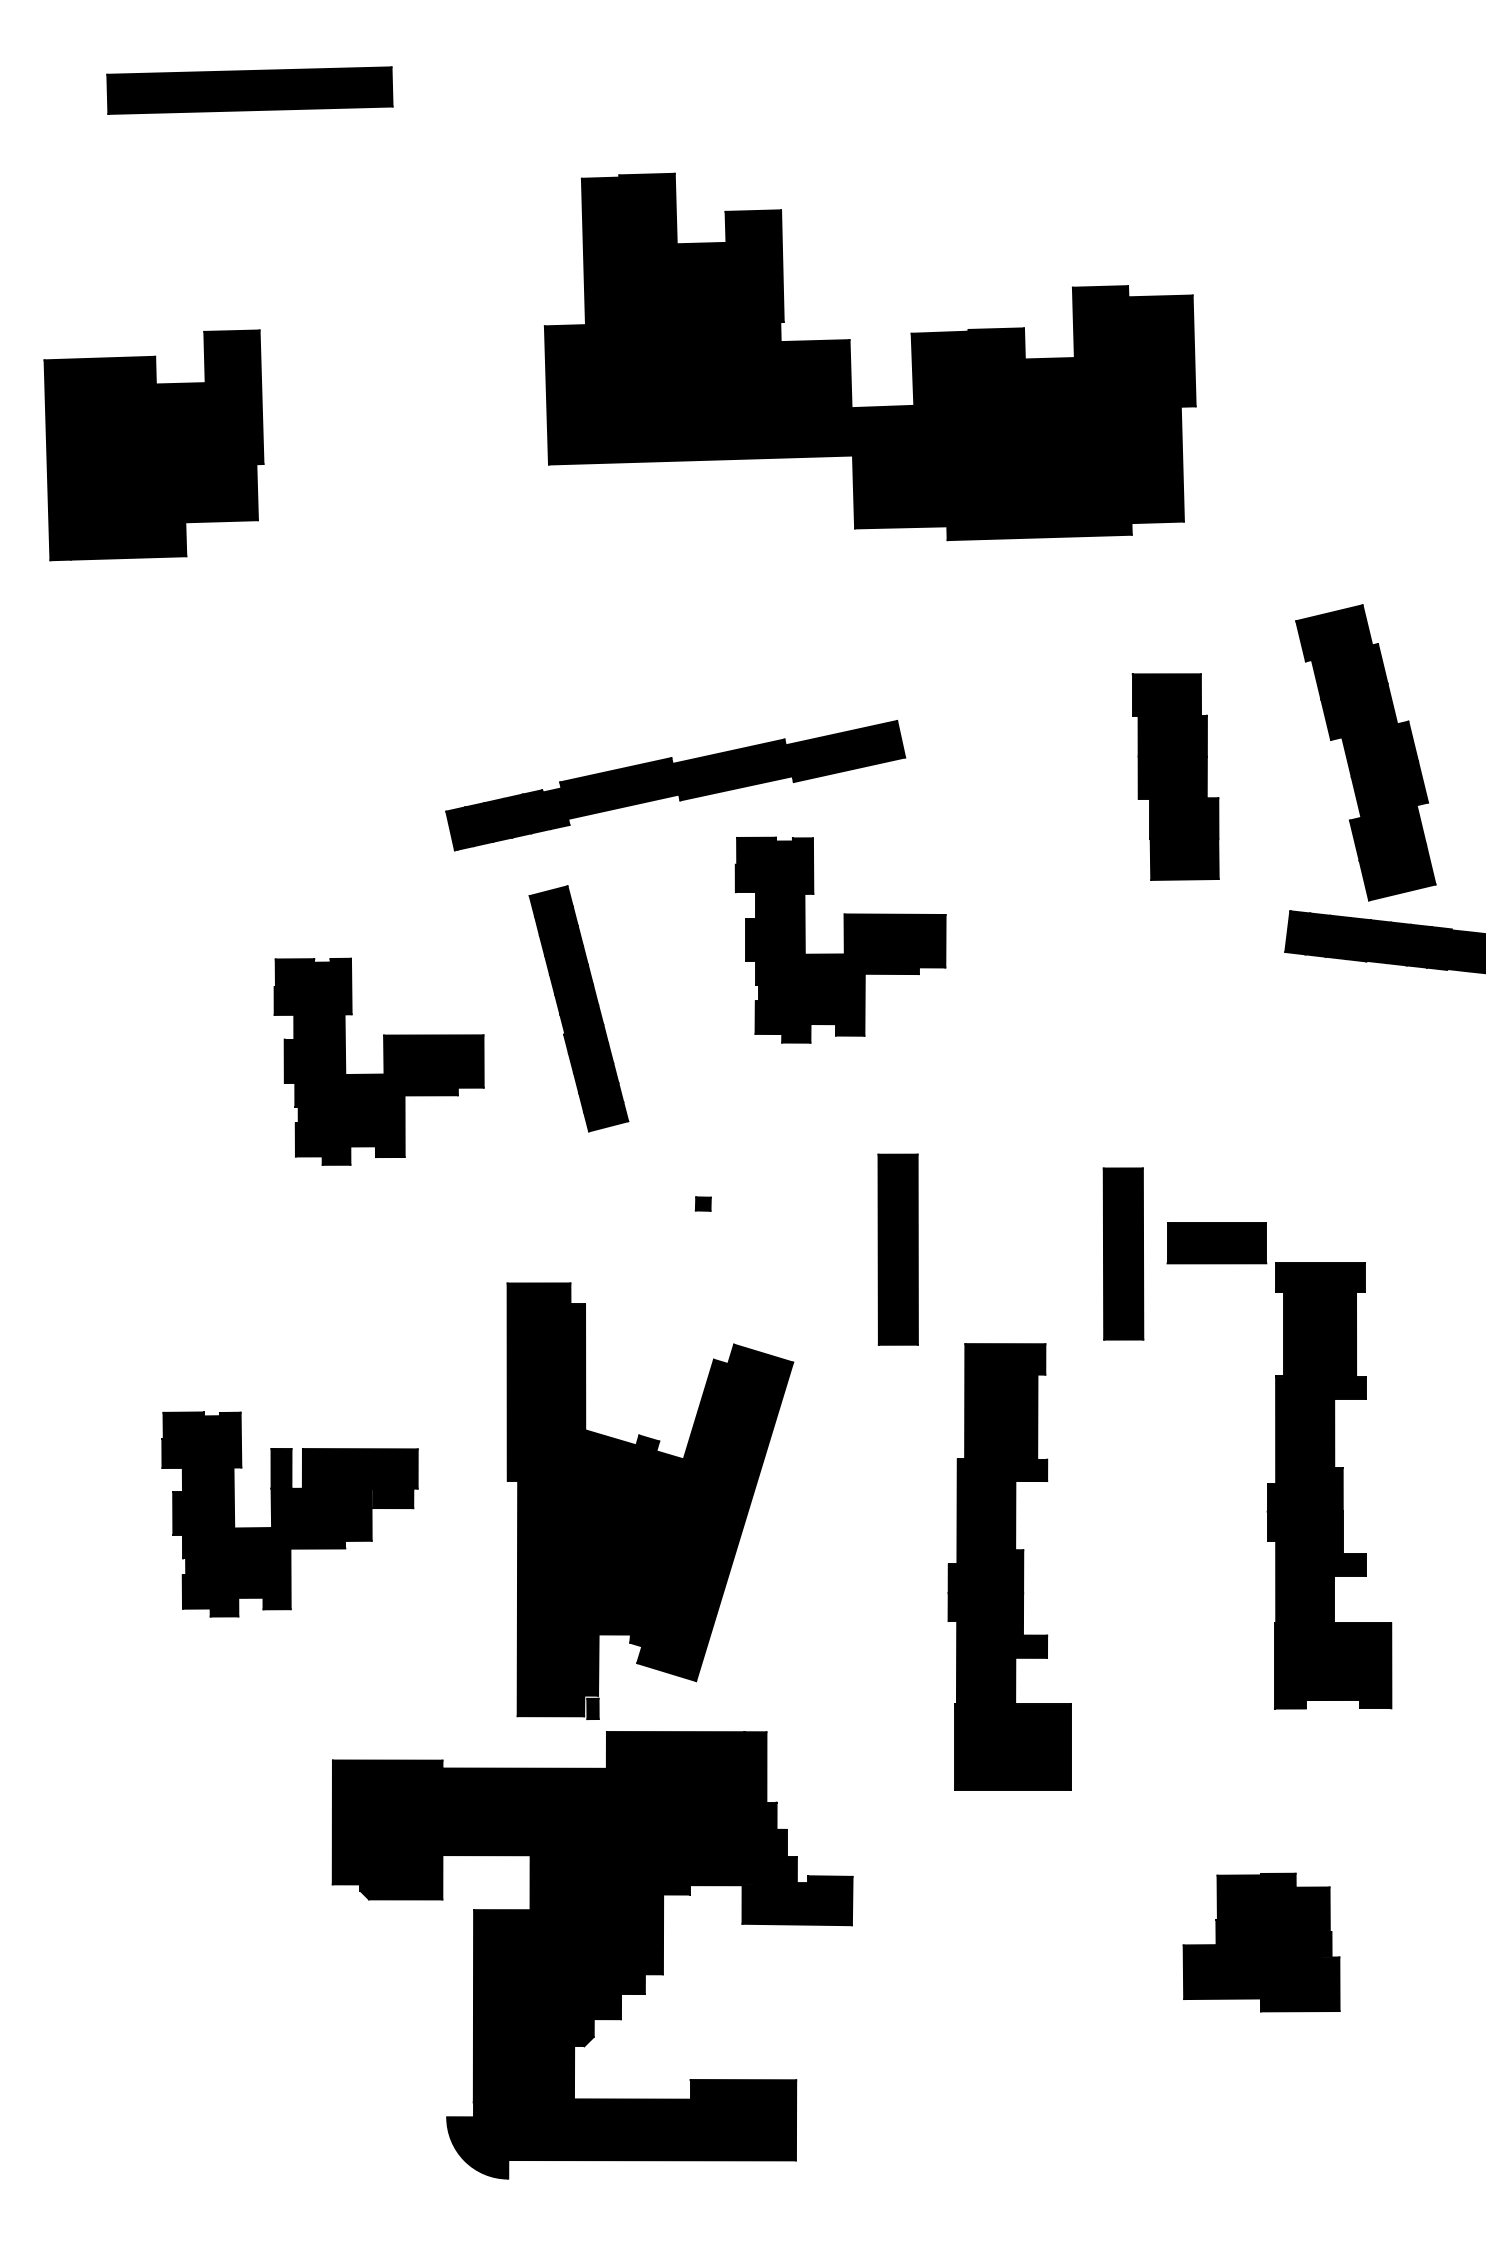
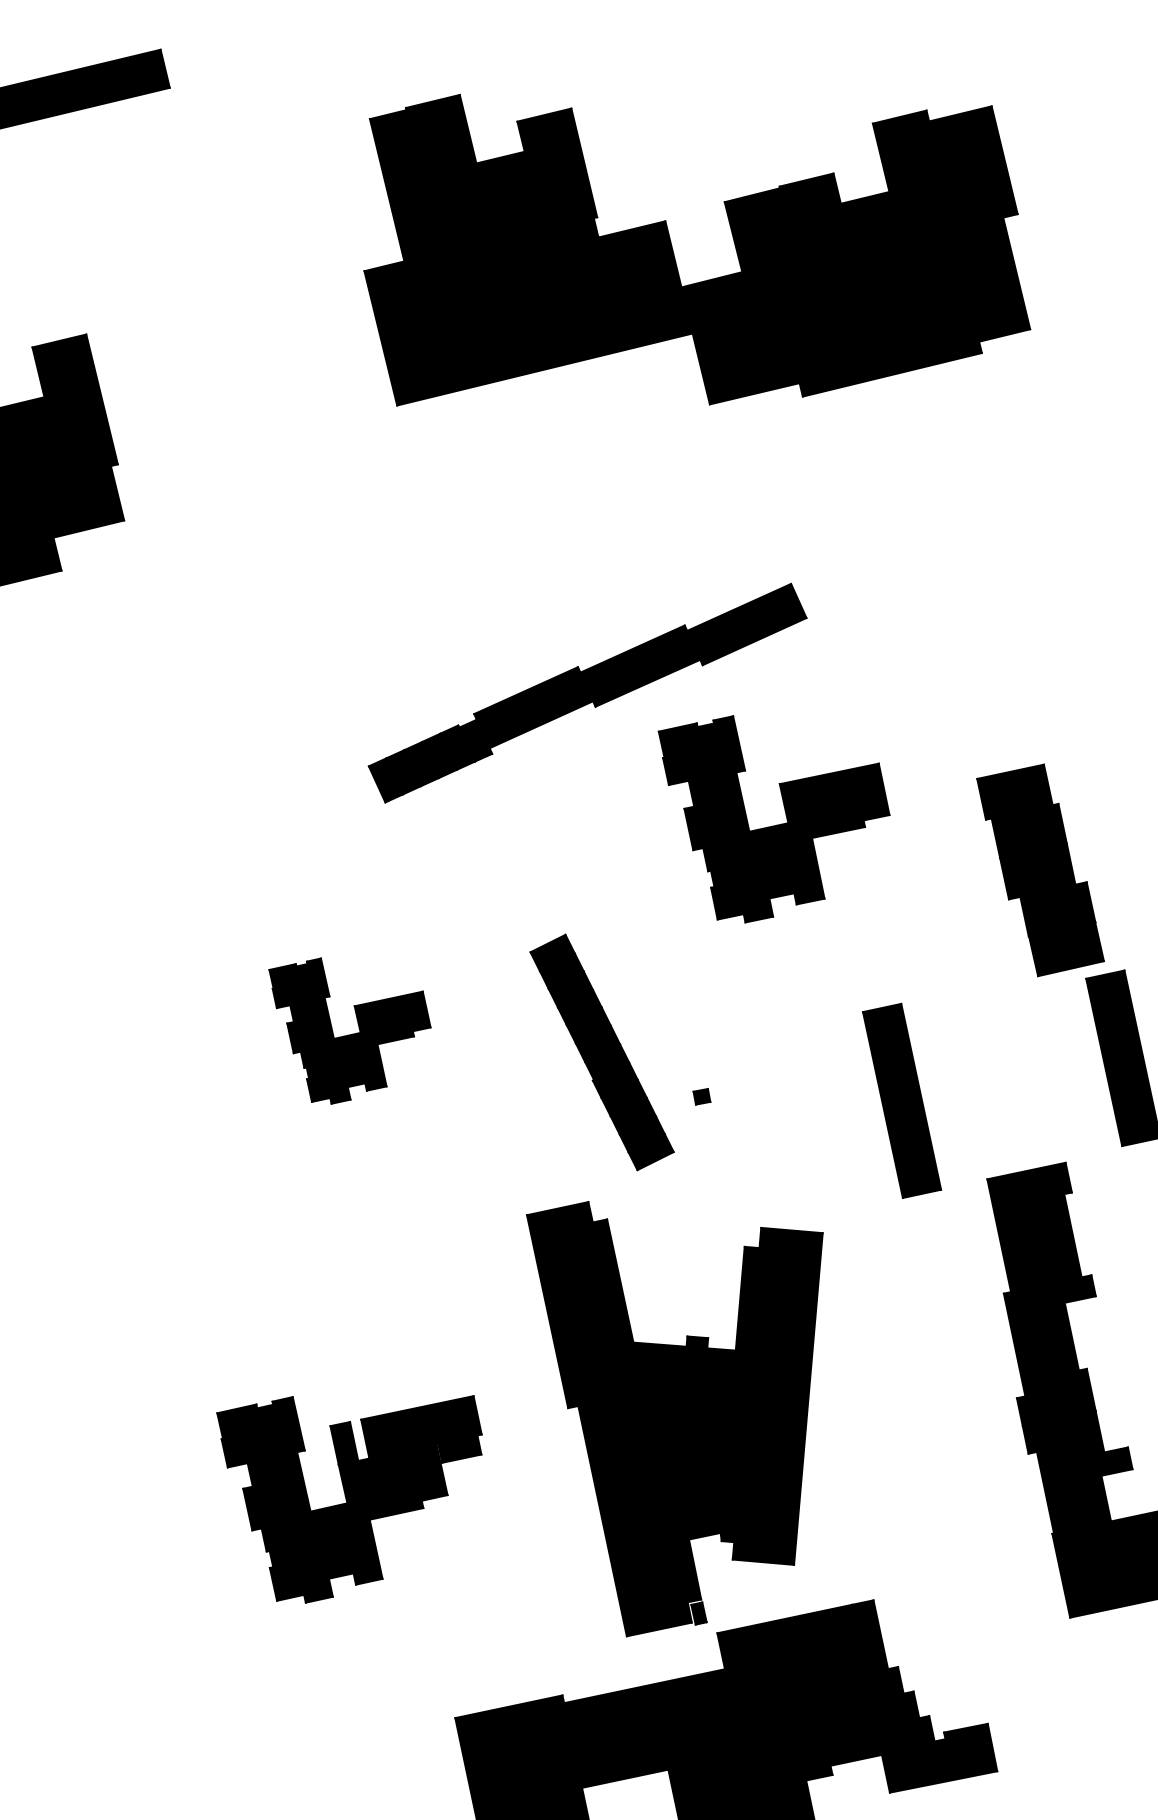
part: (1175, 776) -> (1040, 869), moved
part: (578, 1008) -> (601, 1052), moved
part: (378, 1061) -> (354, 1024), size x0.7

